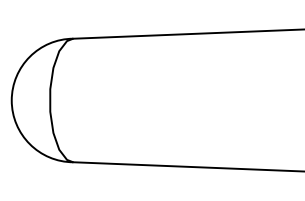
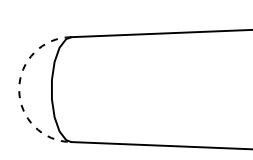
arc: (11, 100) -> (18, 89), solid -> dashed

